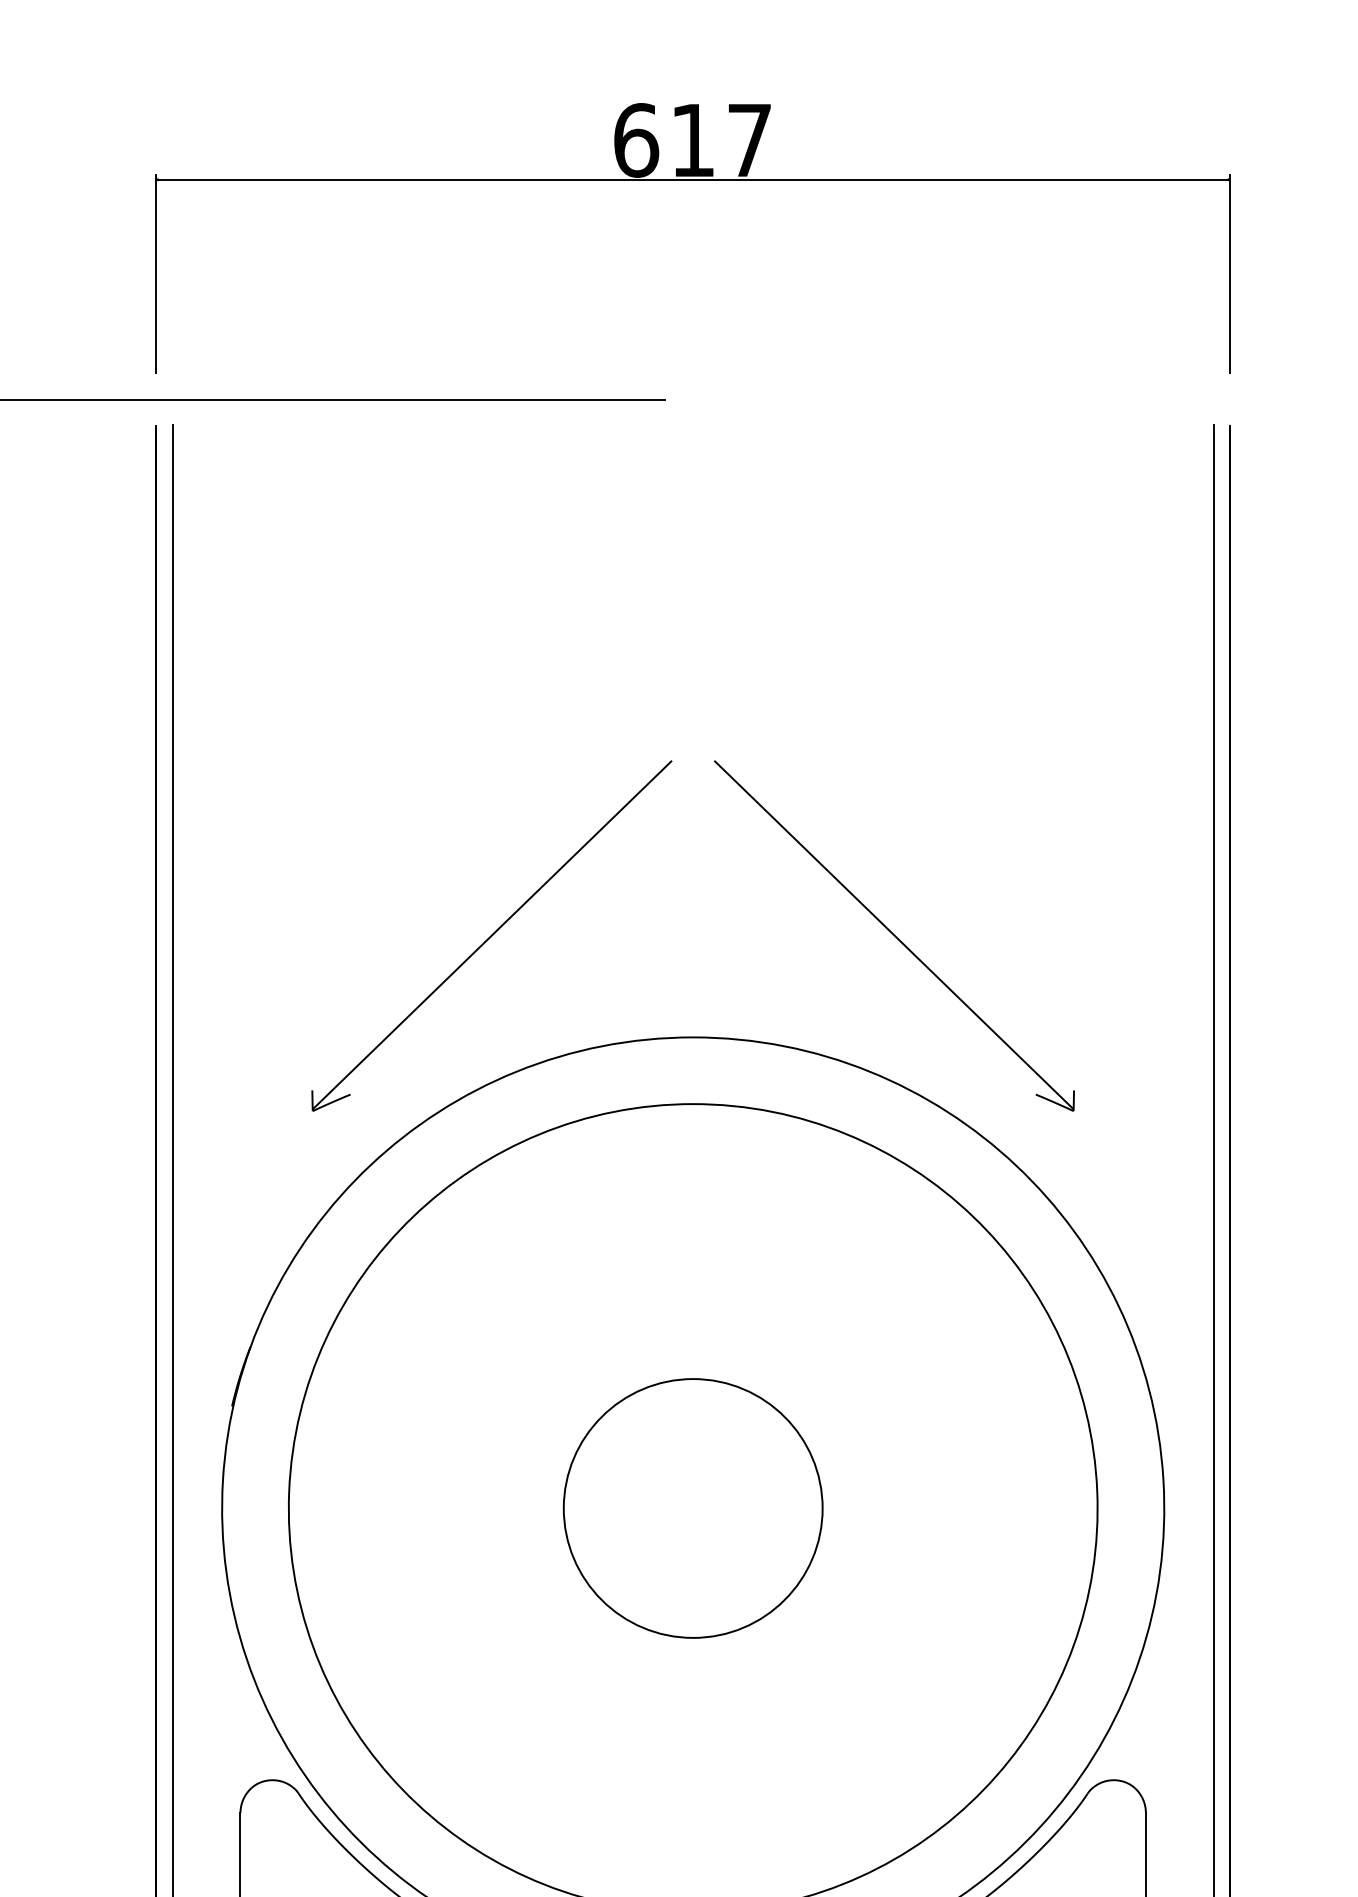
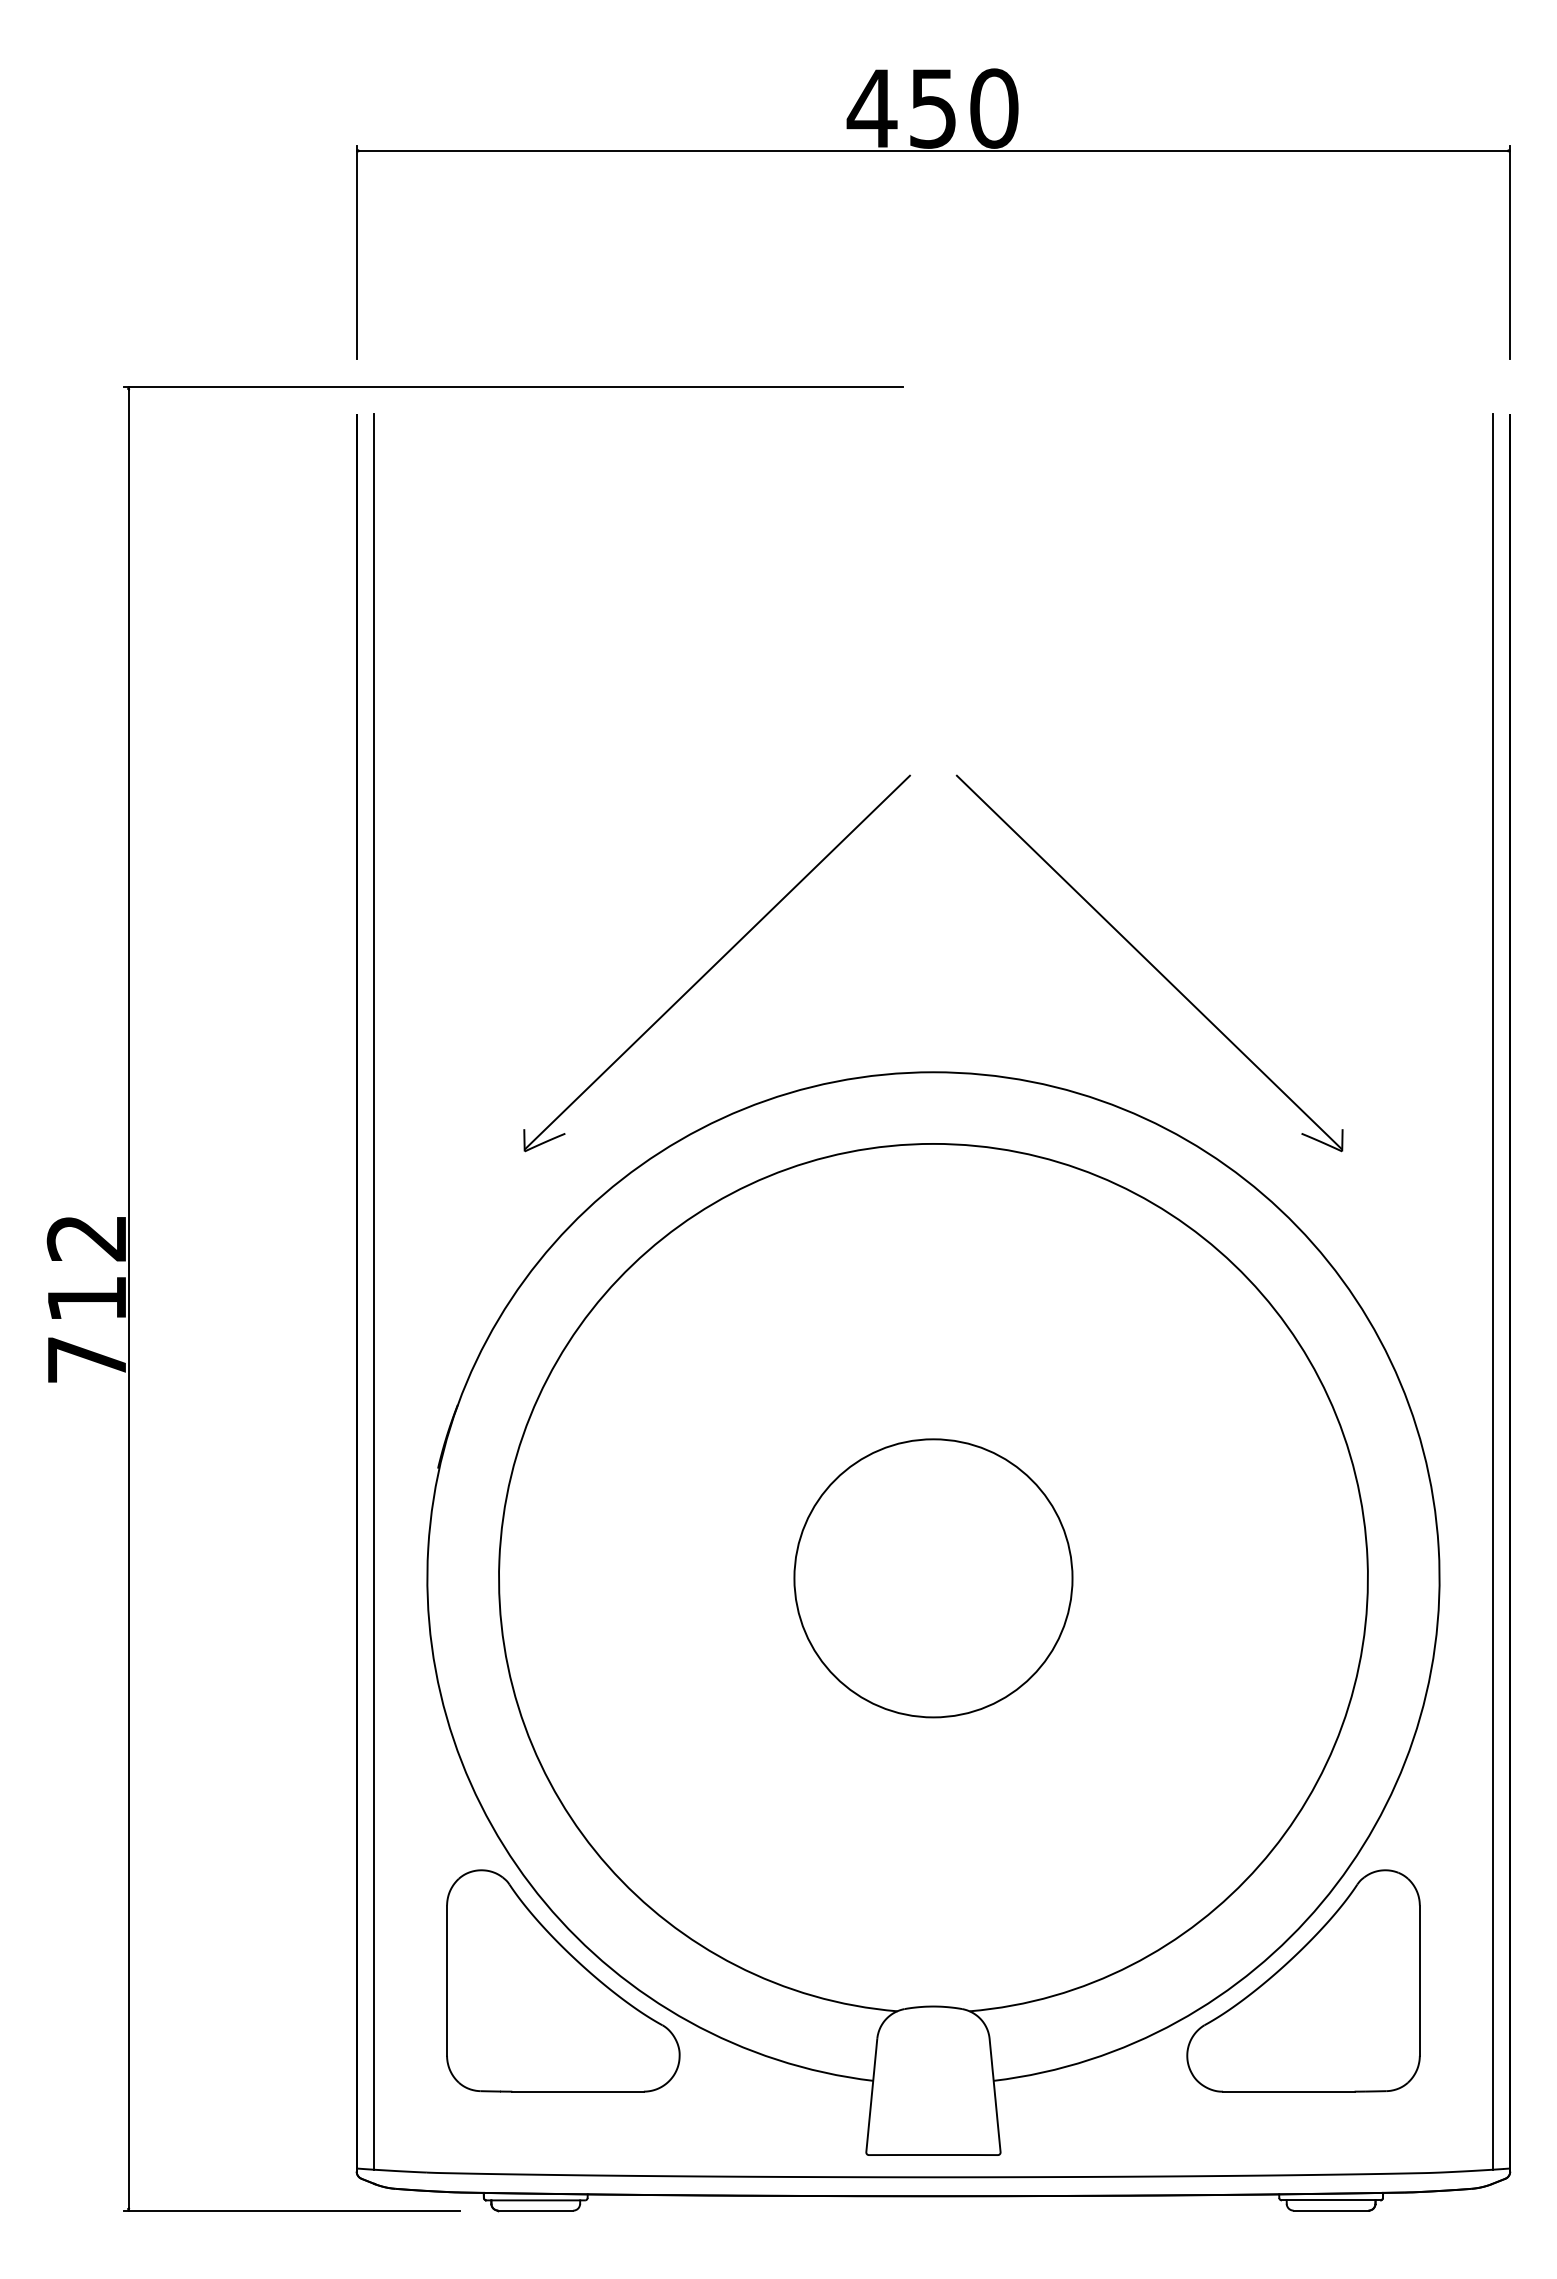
text: (692, 140) -> (932, 108), 617 -> 450

